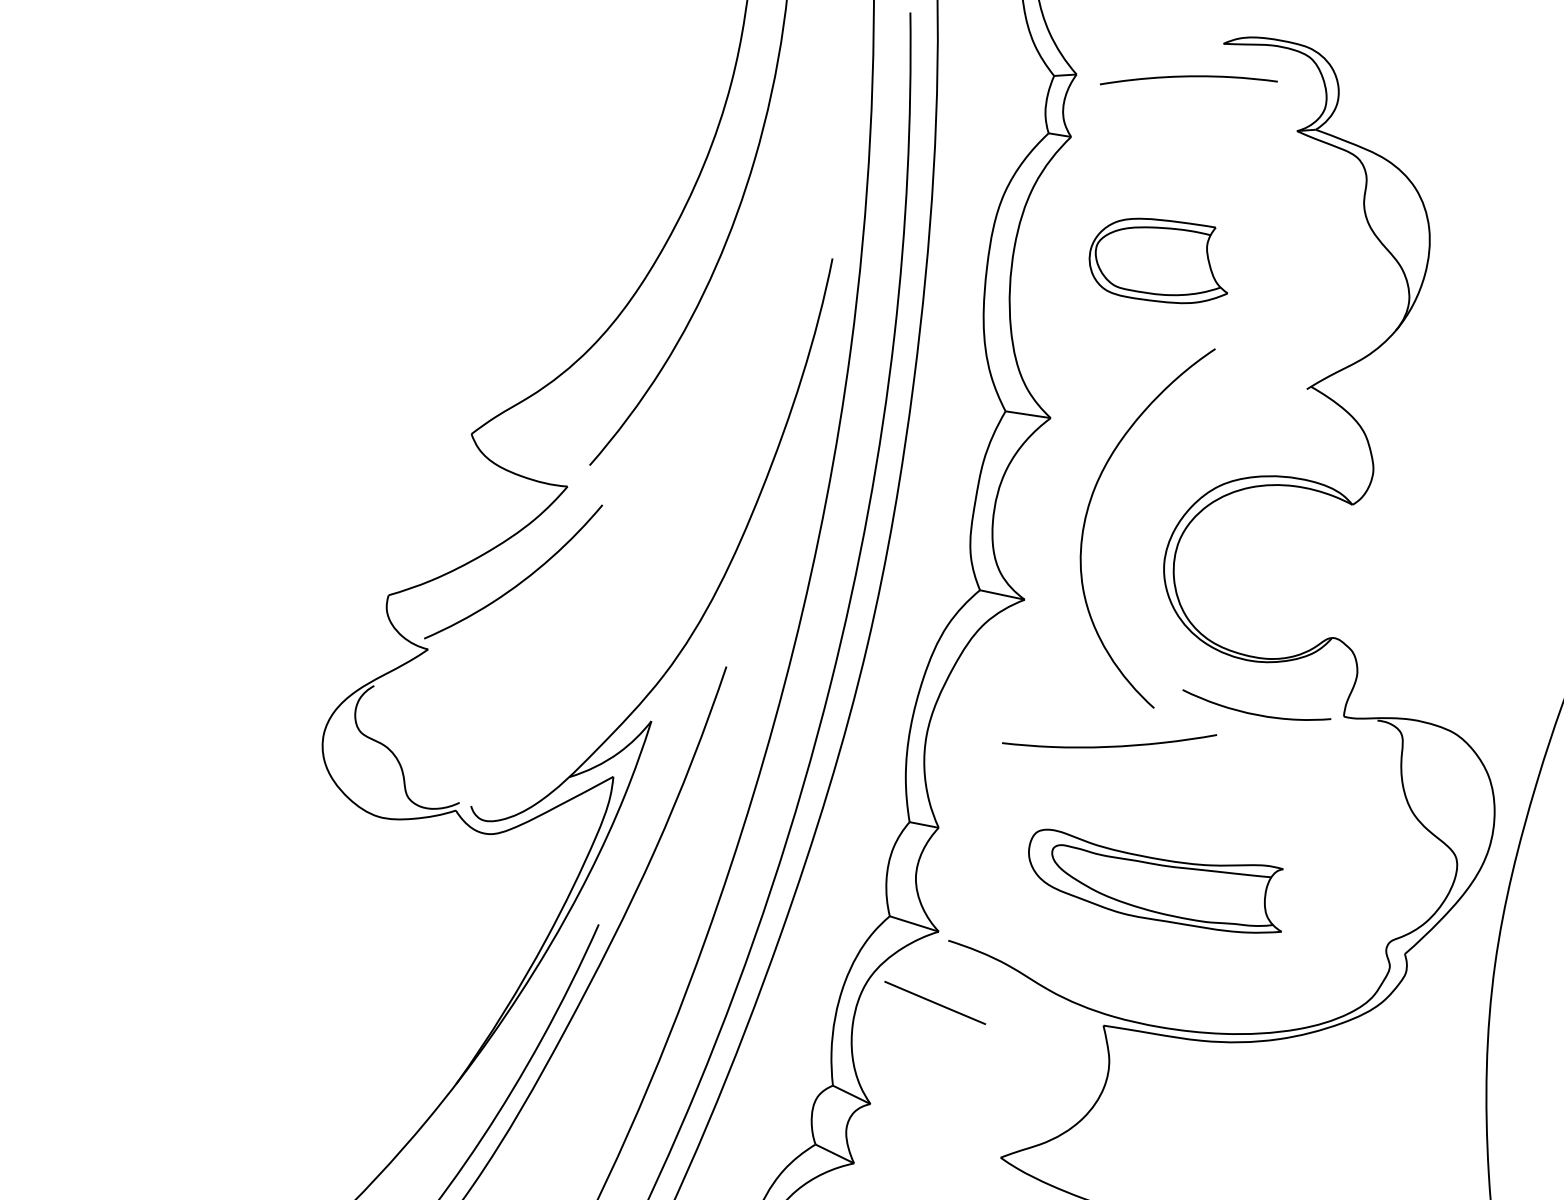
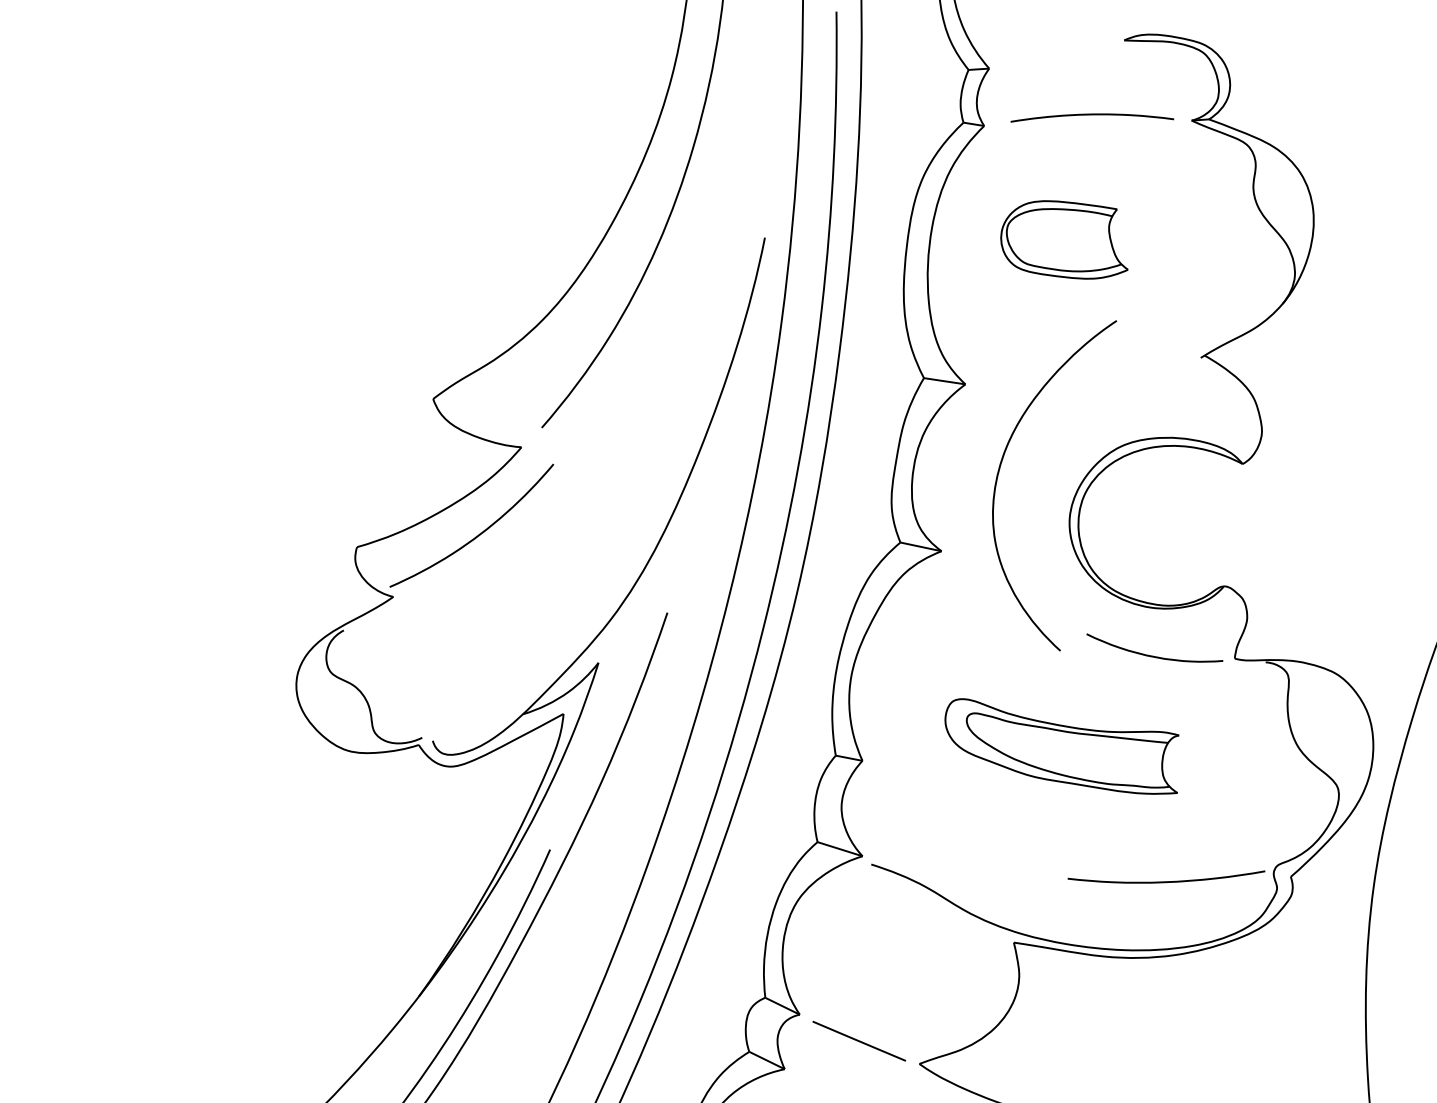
curve: (1188, 77) -> (1092, 115), moved
curve: (1110, 745) -> (1167, 880), moved
part: (1155, 880) -> (1061, 745), moved
line: (935, 1003) -> (859, 1041), moved

